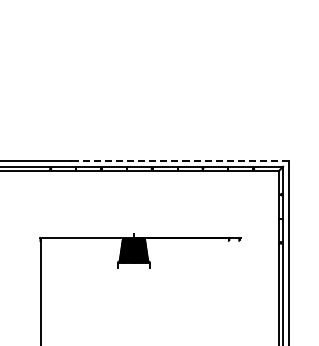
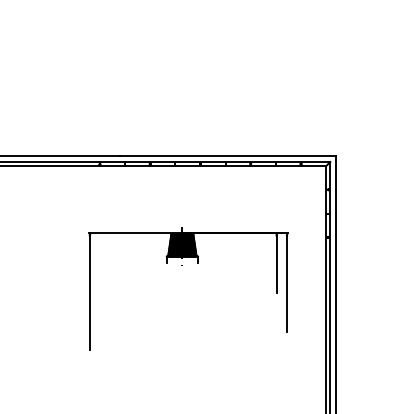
line: (179, 160) -> (227, 155), dashed -> solid
line: (228, 269) -> (276, 263), added
line: (240, 289) -> (287, 283), added

